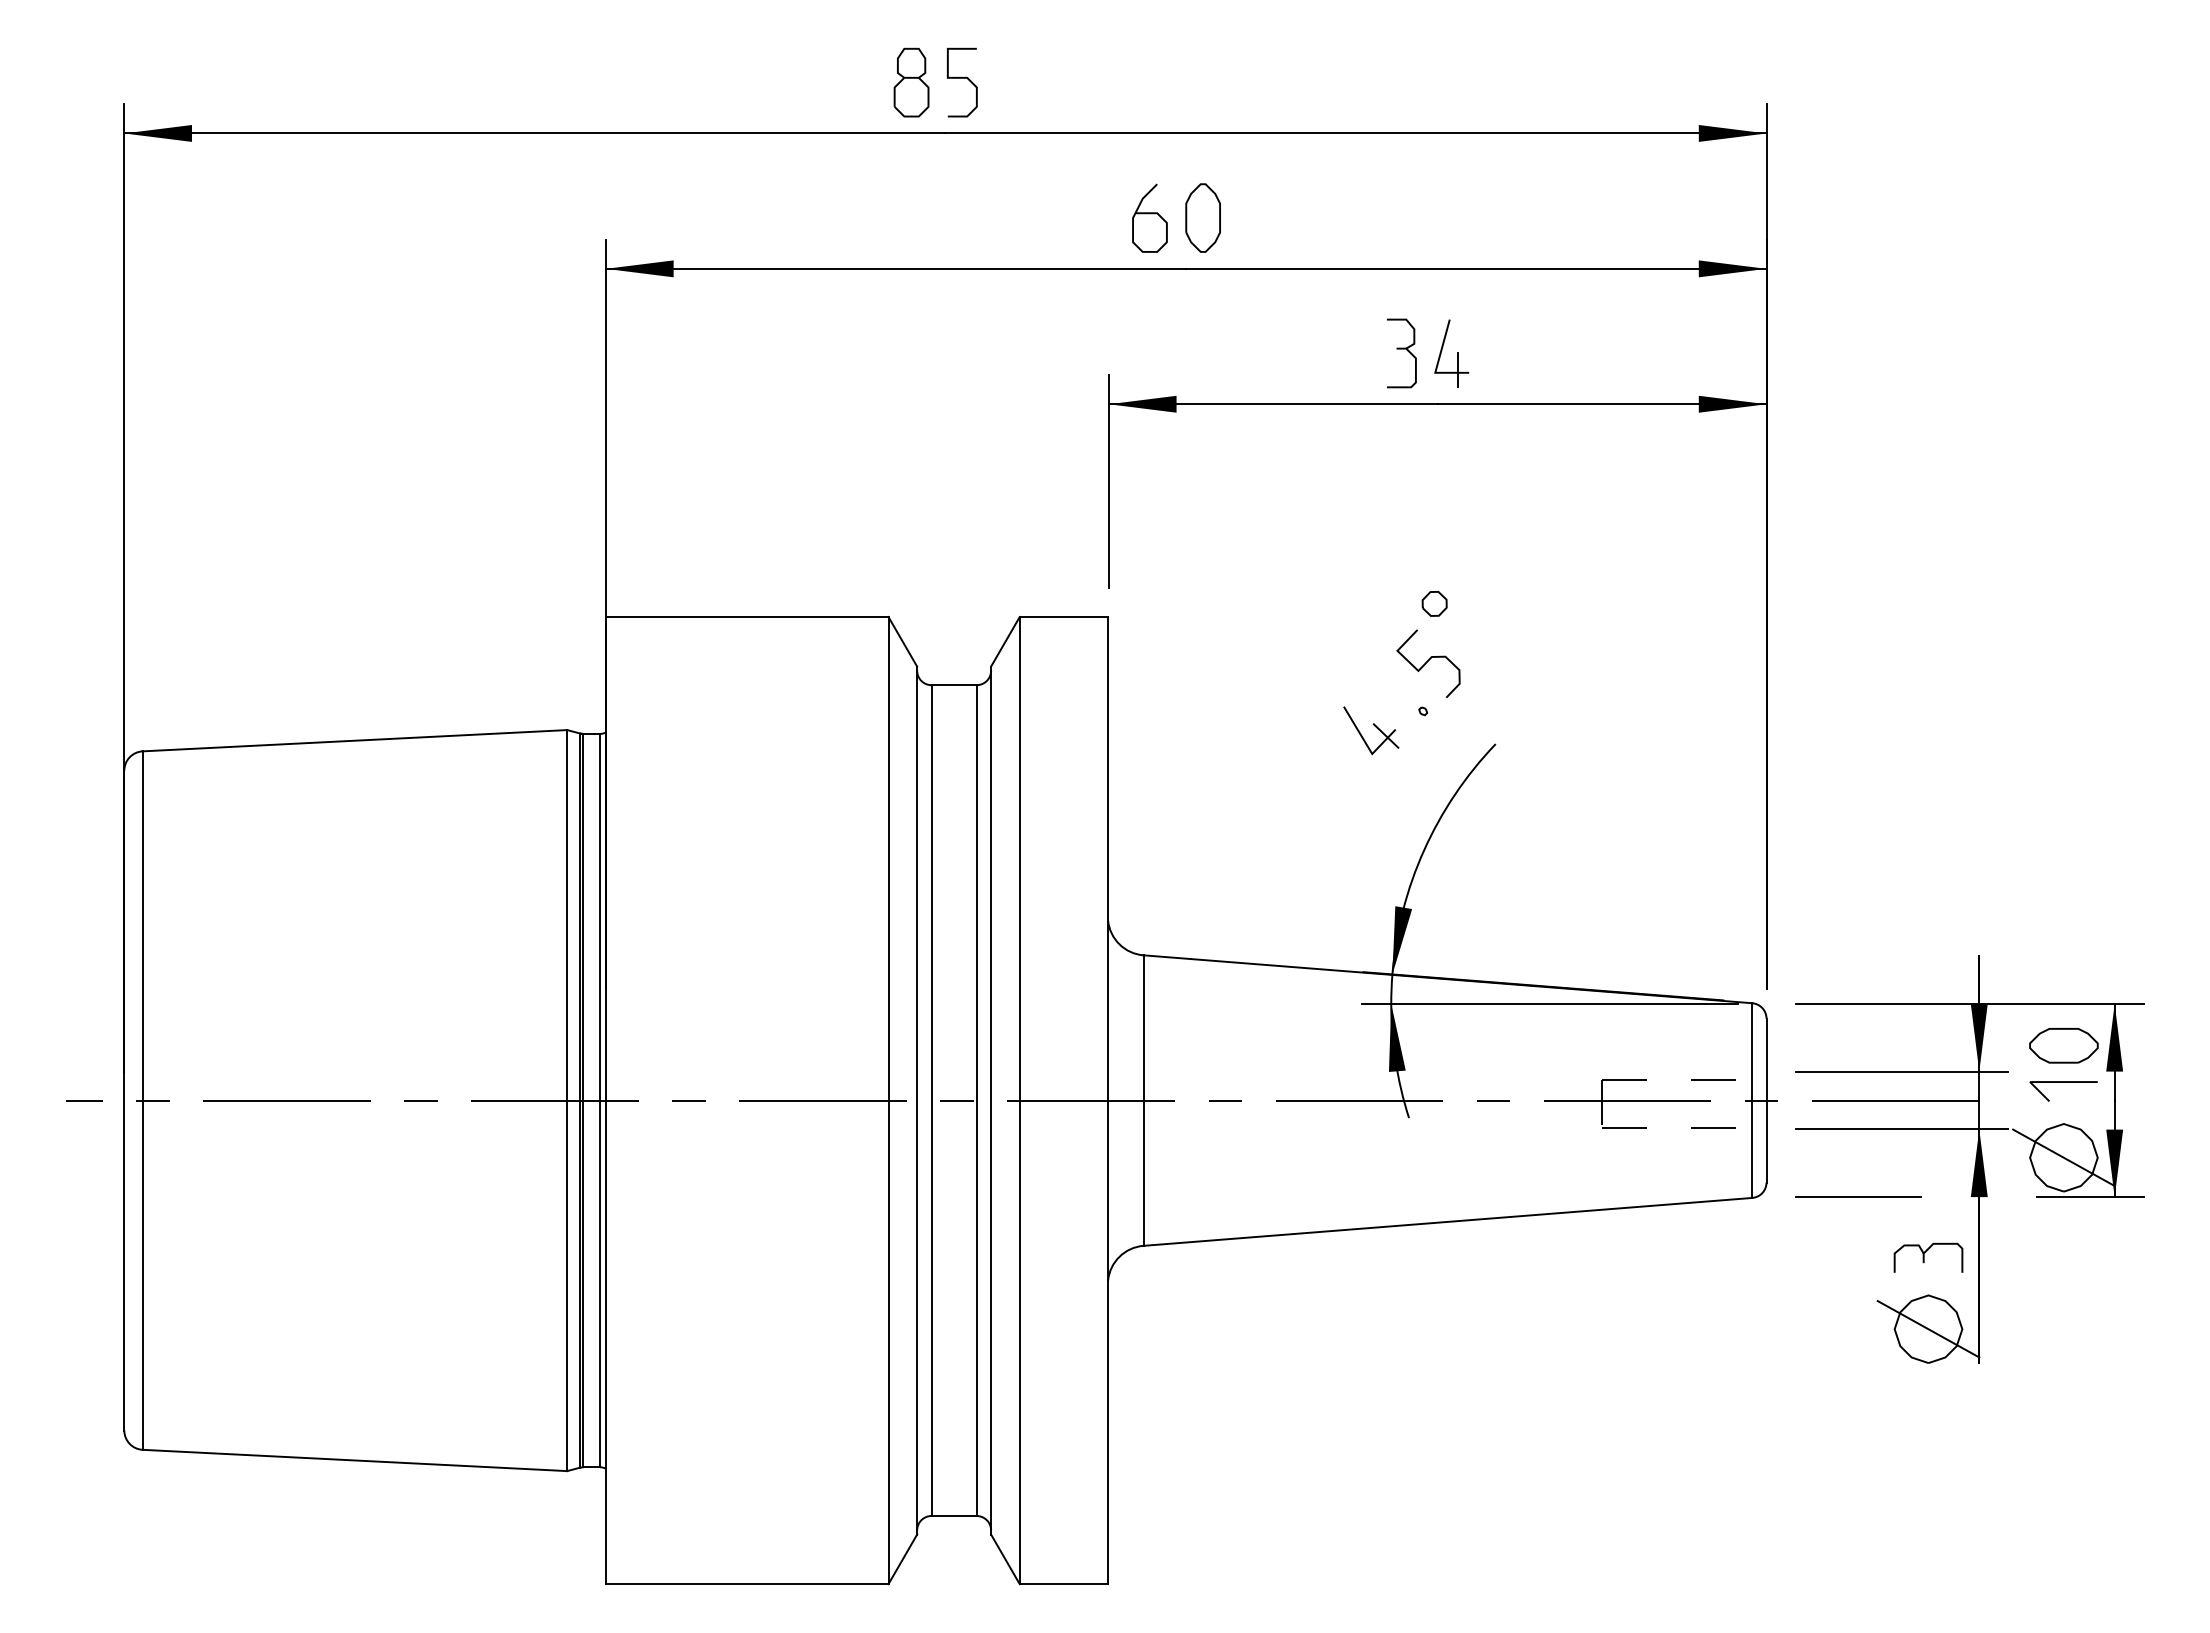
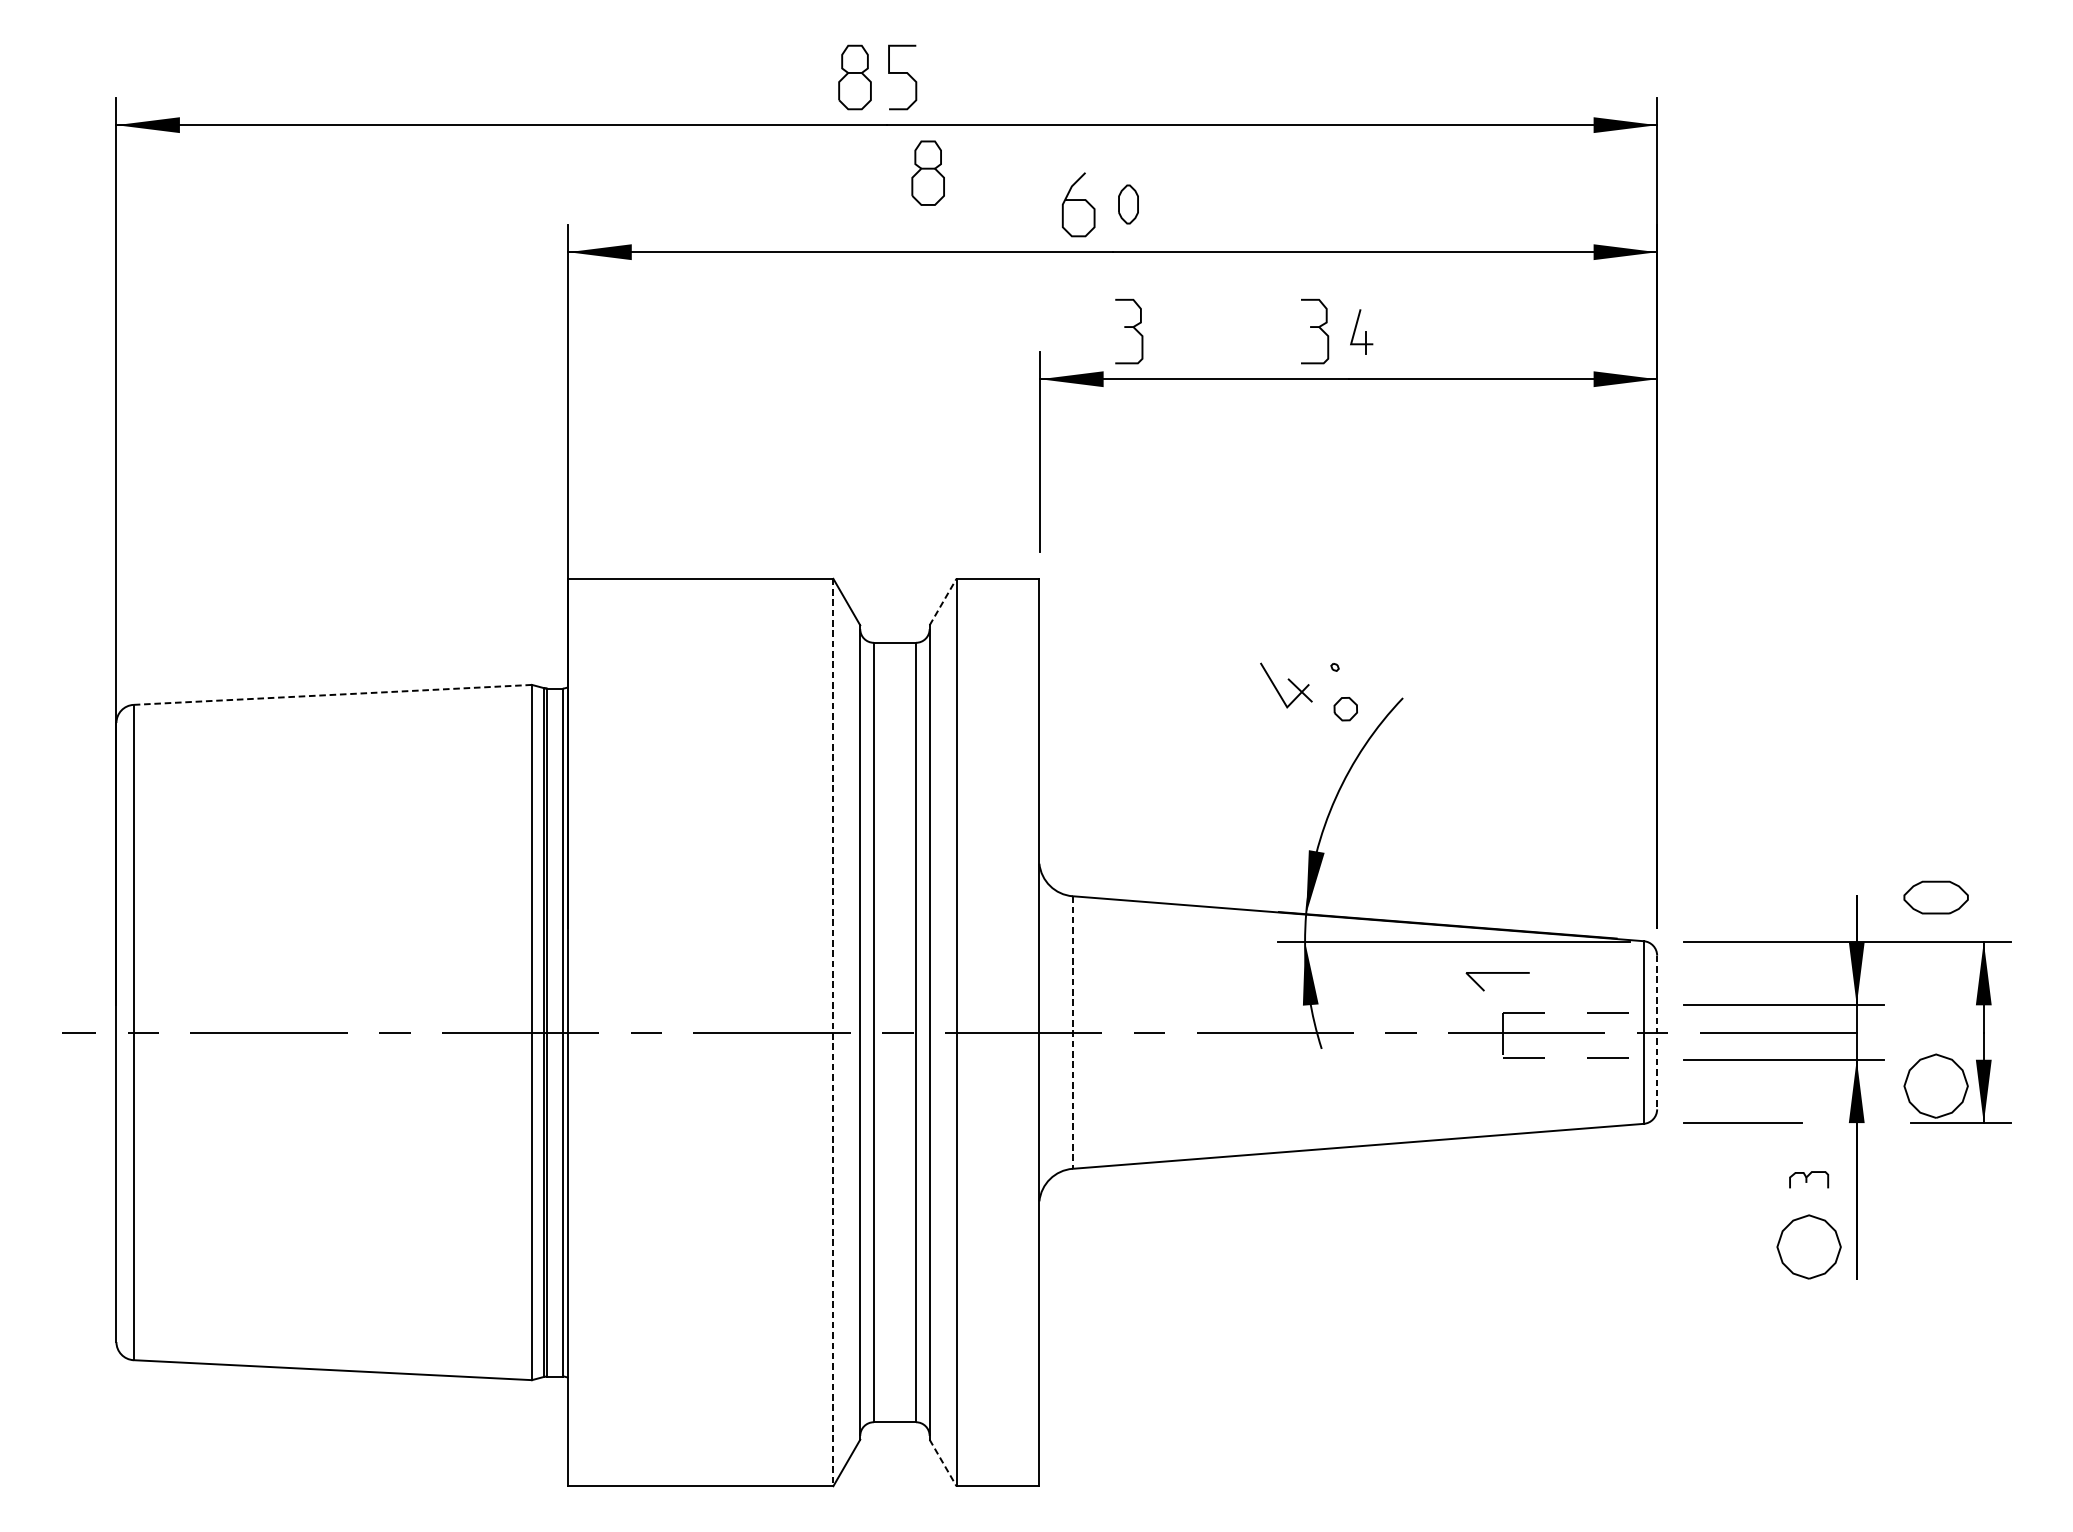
part: (989, 184) -> (928, 173), added
part: (1202, 217) -> (1127, 204), size x0.6
part: (1203, 353) -> (1128, 331), added
part: (1451, 353) -> (1361, 331), size x0.7
part: (1434, 603) -> (1345, 708), moved
line: (1005, 641) -> (943, 601), solid -> dashed
curve: (1427, 662) -> (1339, 621), removed
line: (354, 740) -> (332, 694), solid -> dashed
part: (2063, 1045) -> (1935, 897), moved
line: (2063, 1082) -> (1497, 973), moved
line: (888, 1100) -> (833, 1032), solid -> dashed
line: (1766, 1100) -> (1657, 1032), solid -> dashed
line: (1143, 1101) -> (1072, 1033), solid -> dashed
line: (2063, 1157) -> (1935, 1085), removed
part: (1928, 1257) -> (1809, 1179), size x0.6
line: (1928, 1329) -> (1809, 1247), removed
line: (1005, 1559) -> (943, 1463), solid -> dashed

